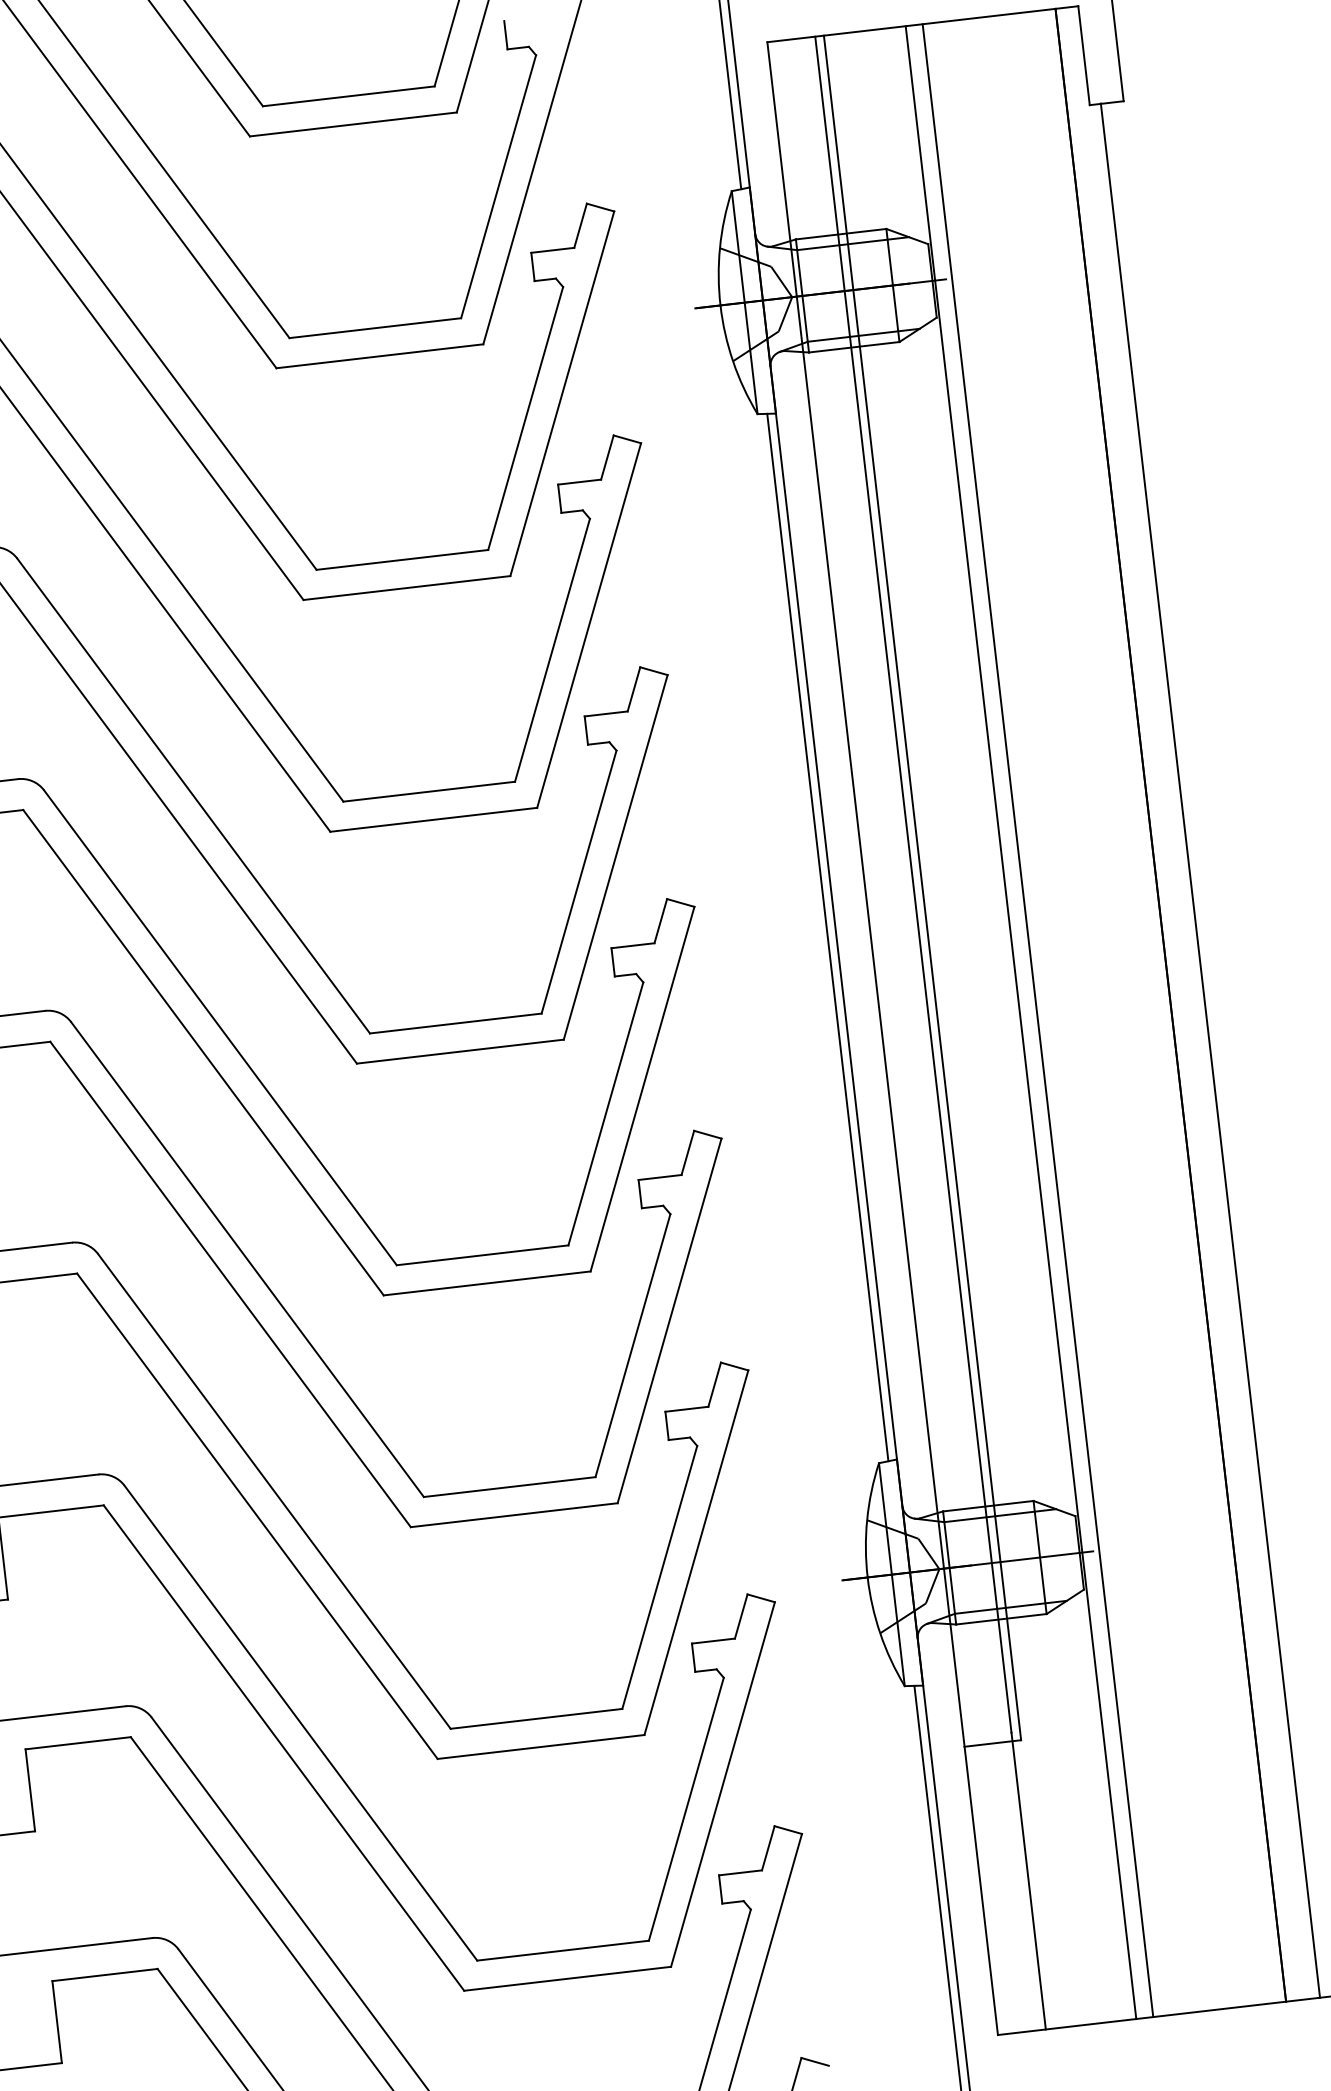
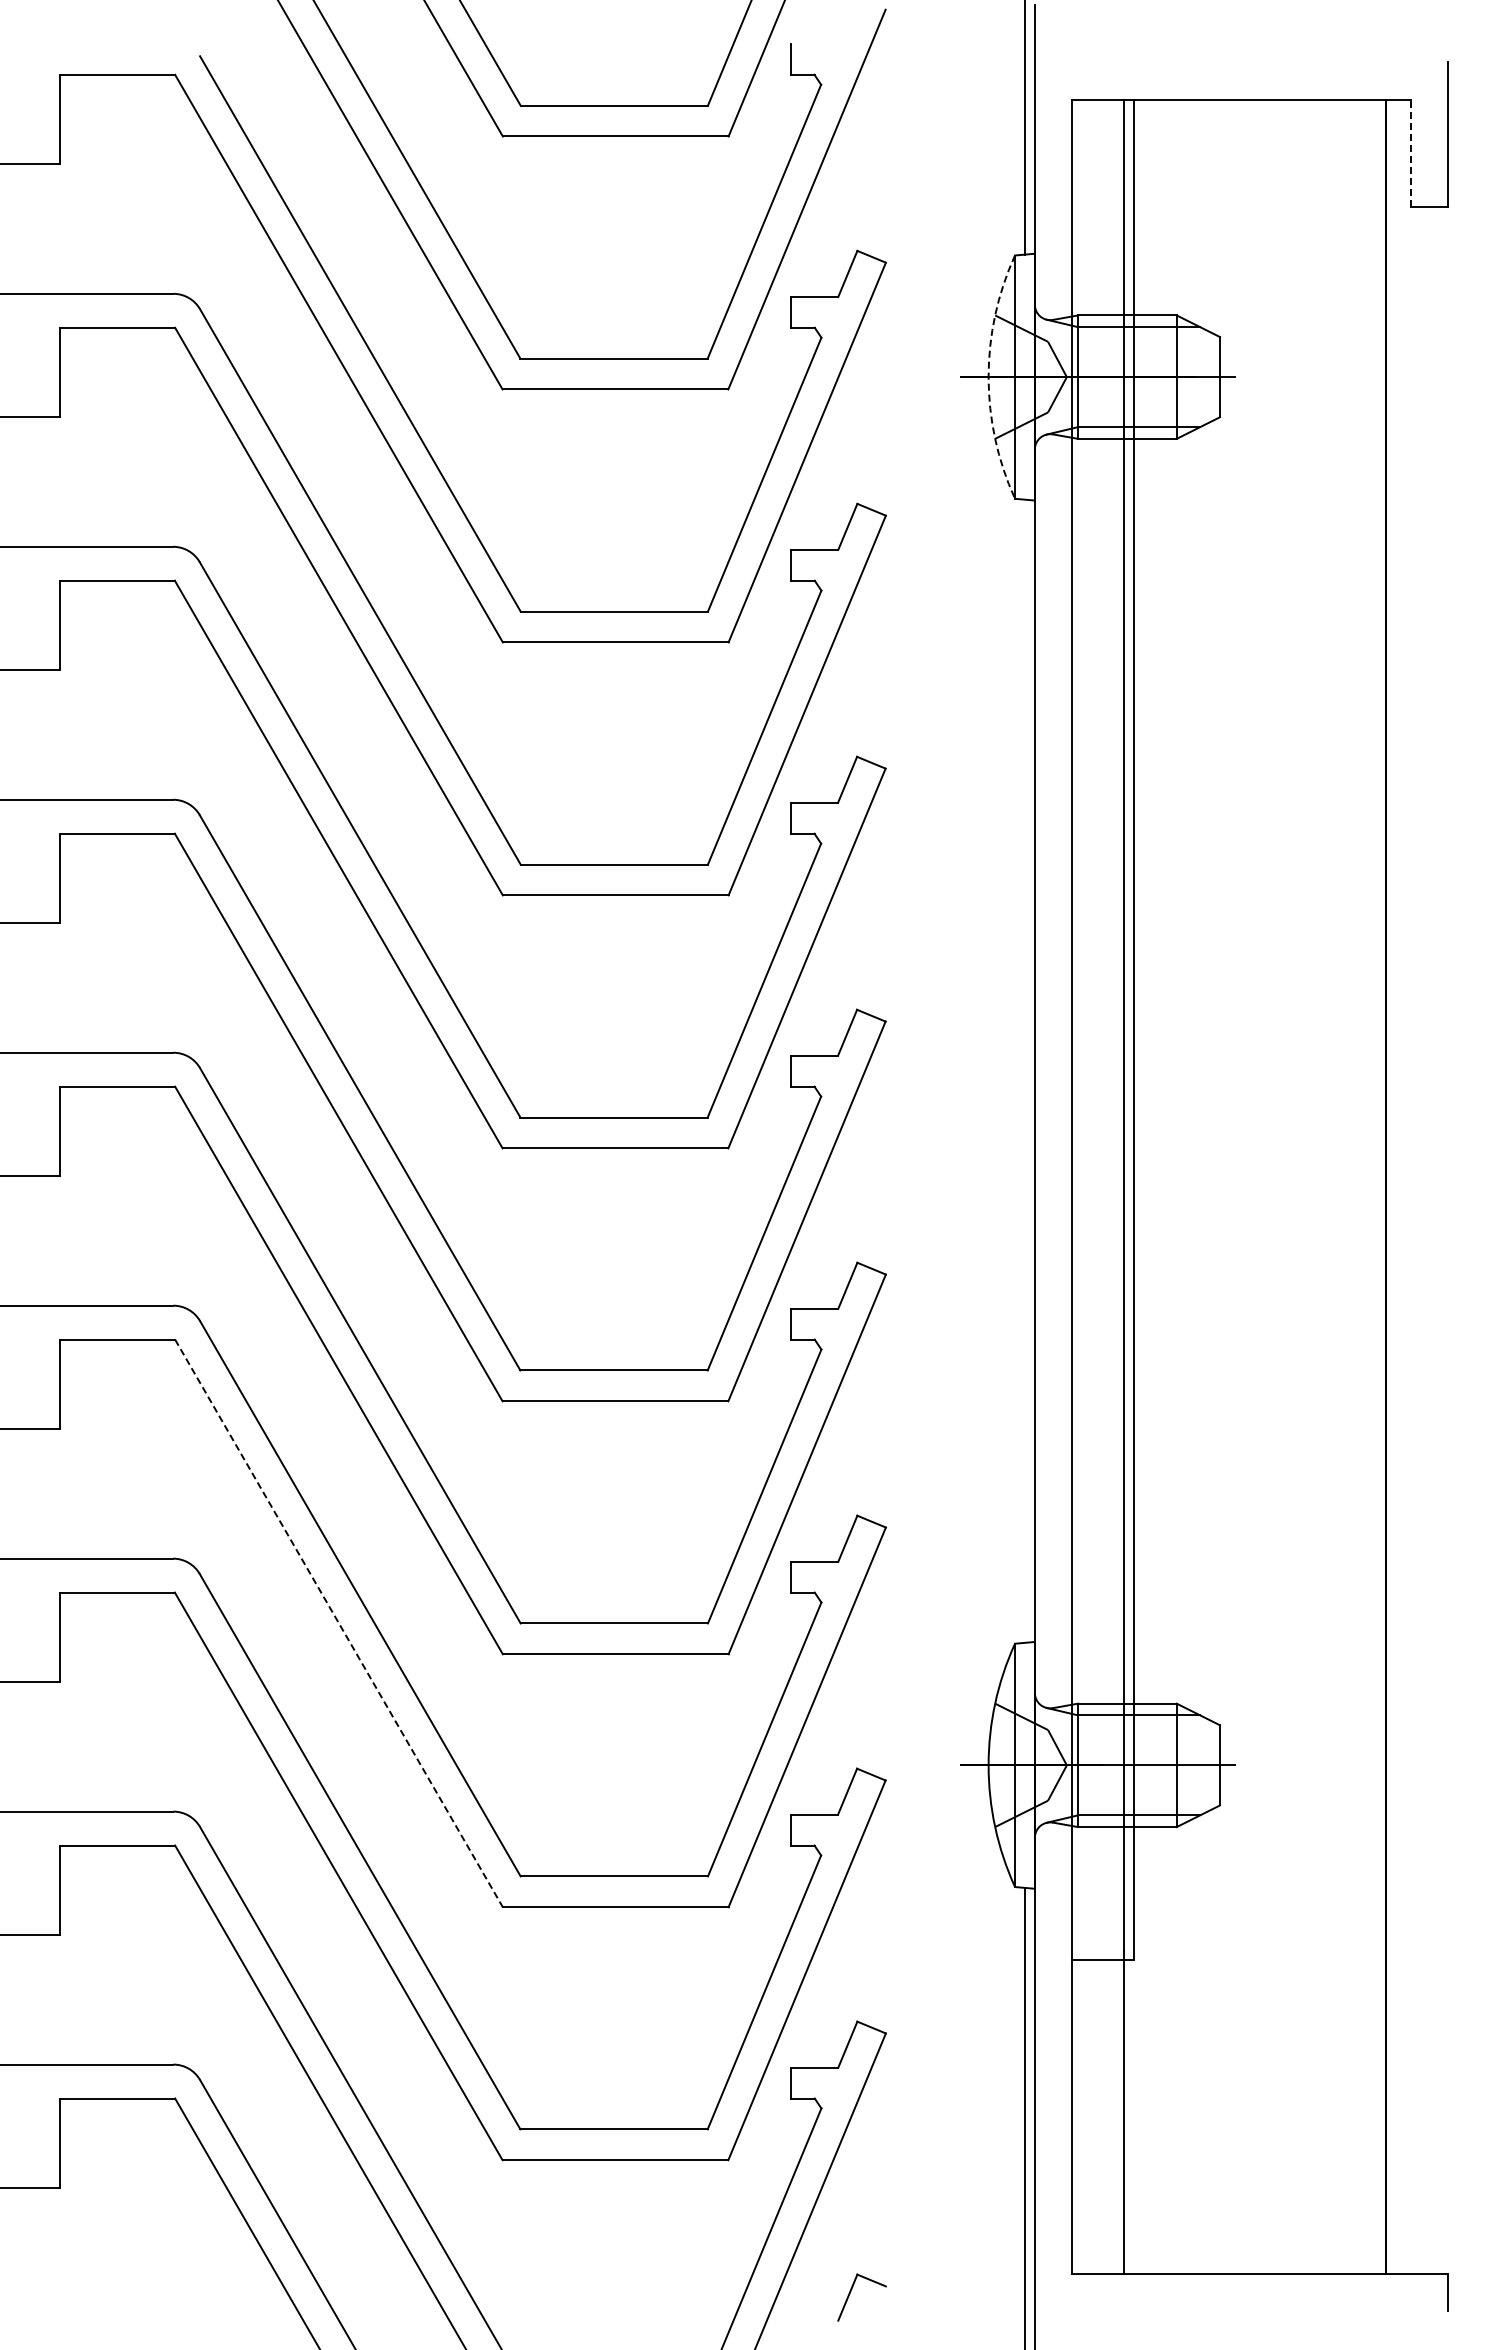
line: (1084, 55) -> (1411, 153), solid -> dashed
arc: (720, 305) -> (988, 377), solid -> dashed
line: (827, 936) -> (1025, 1070), removed
line: (1038, 1020) -> (1241, 1186), removed
line: (1020, 1022) -> (1222, 1186), removed
line: (1210, 1050) -> (1423, 1240), removed
line: (257, 1516) -> (339, 1623), solid -> dashed

